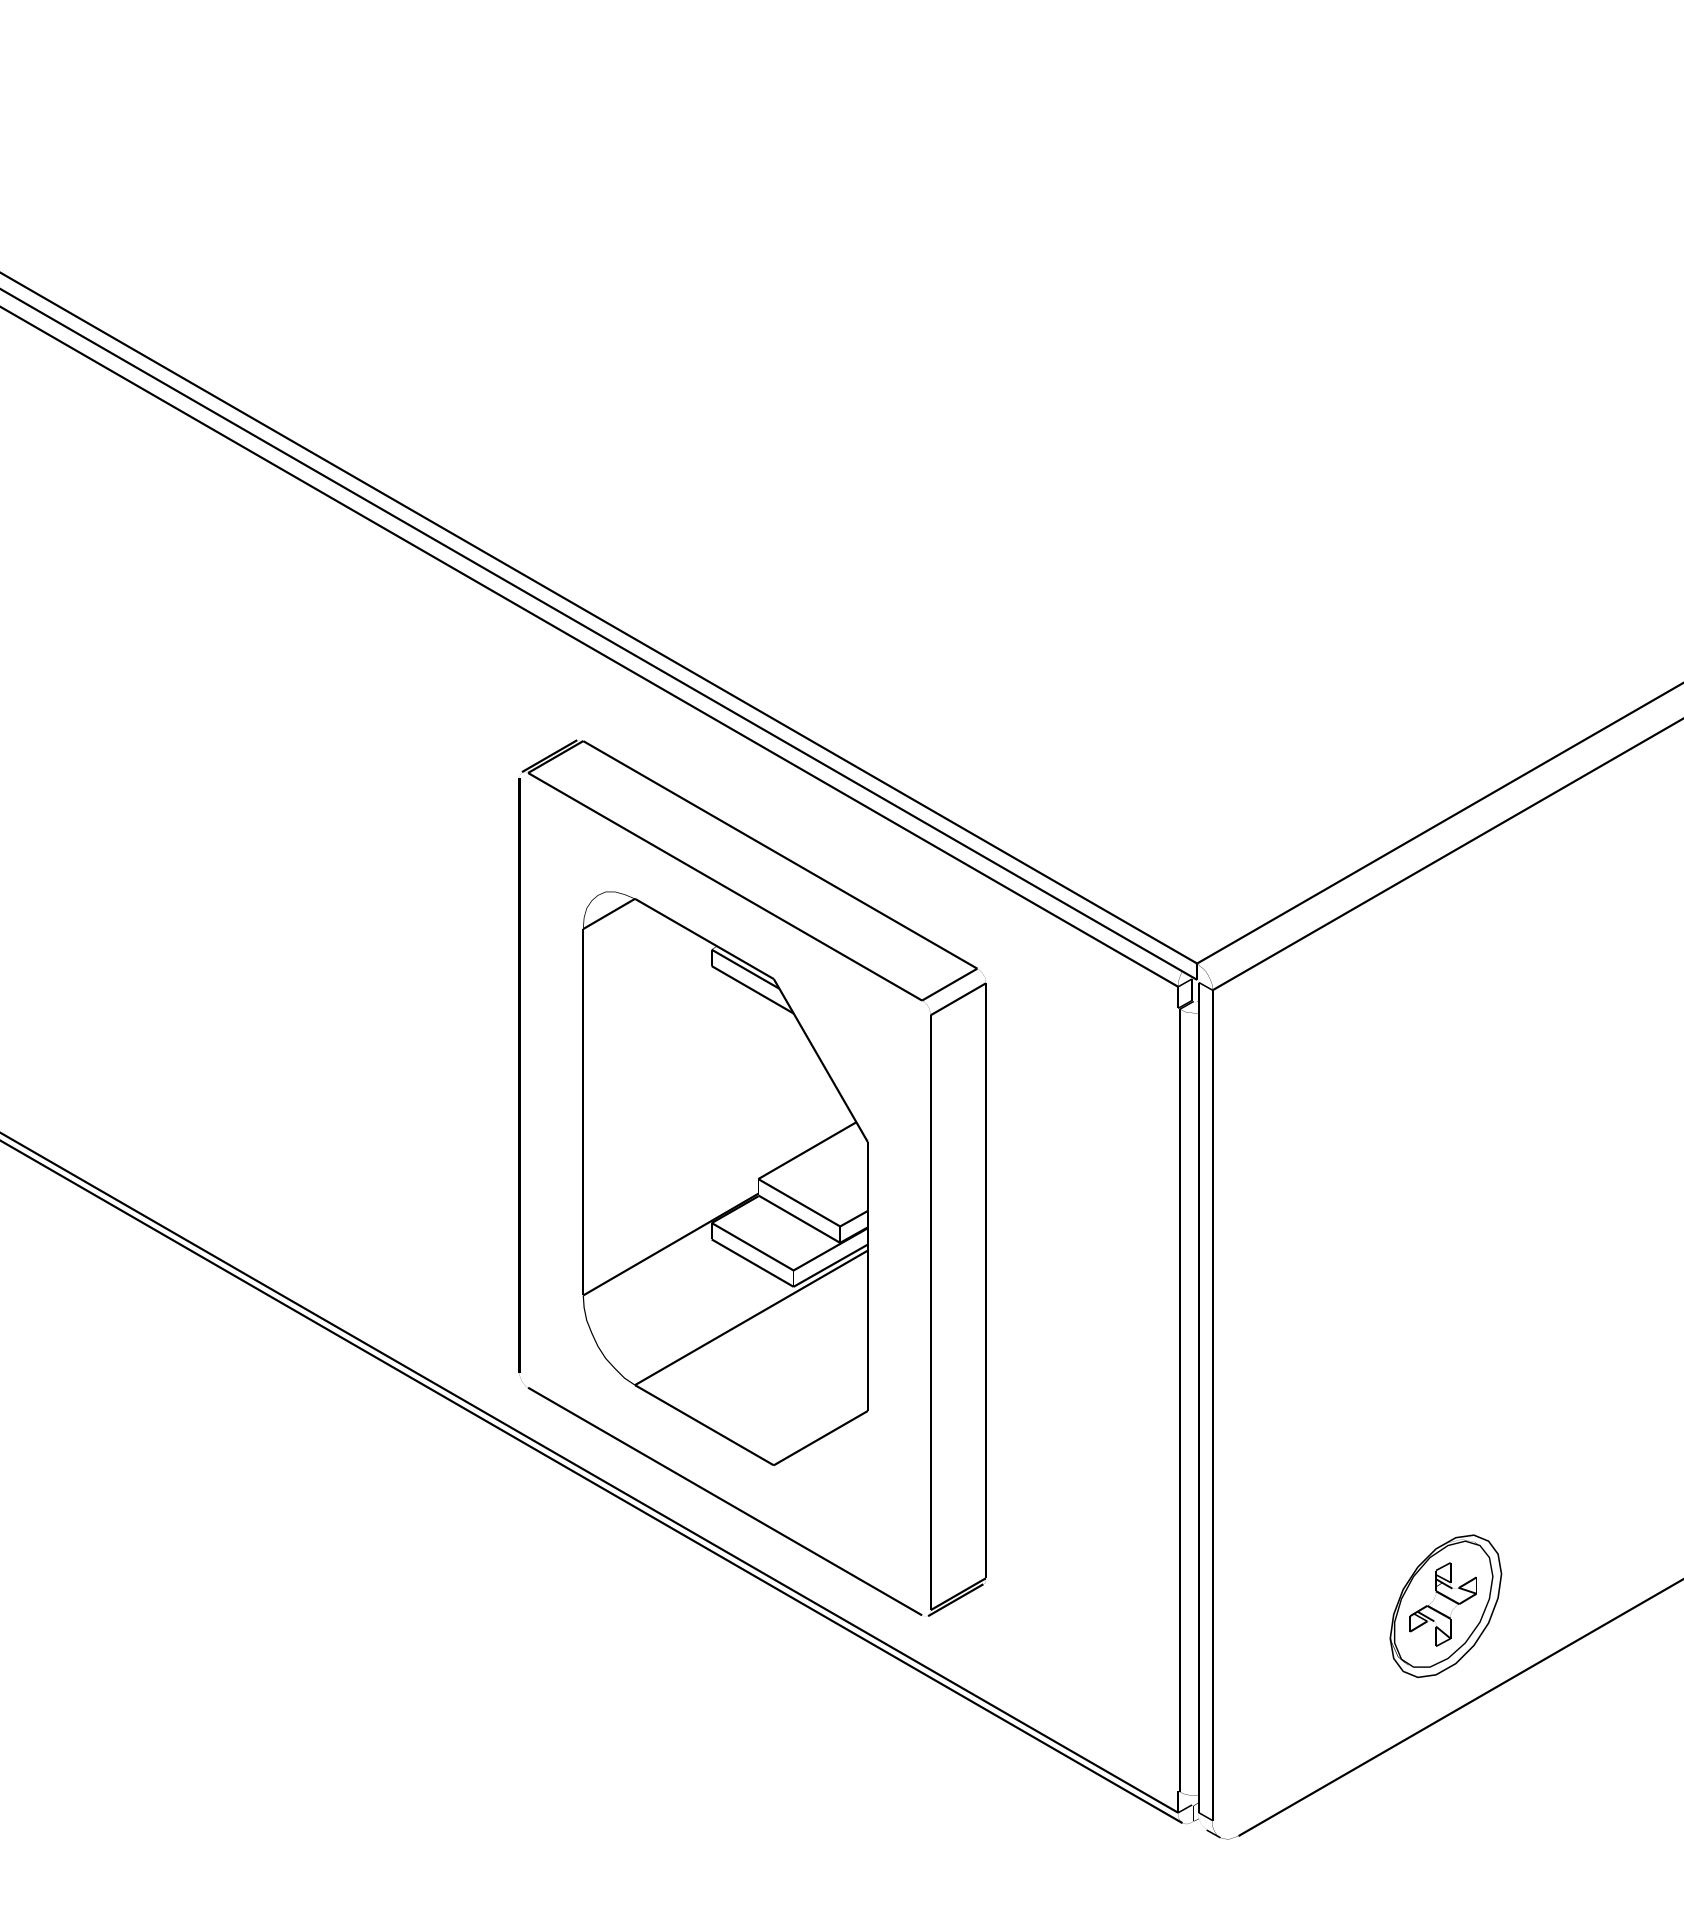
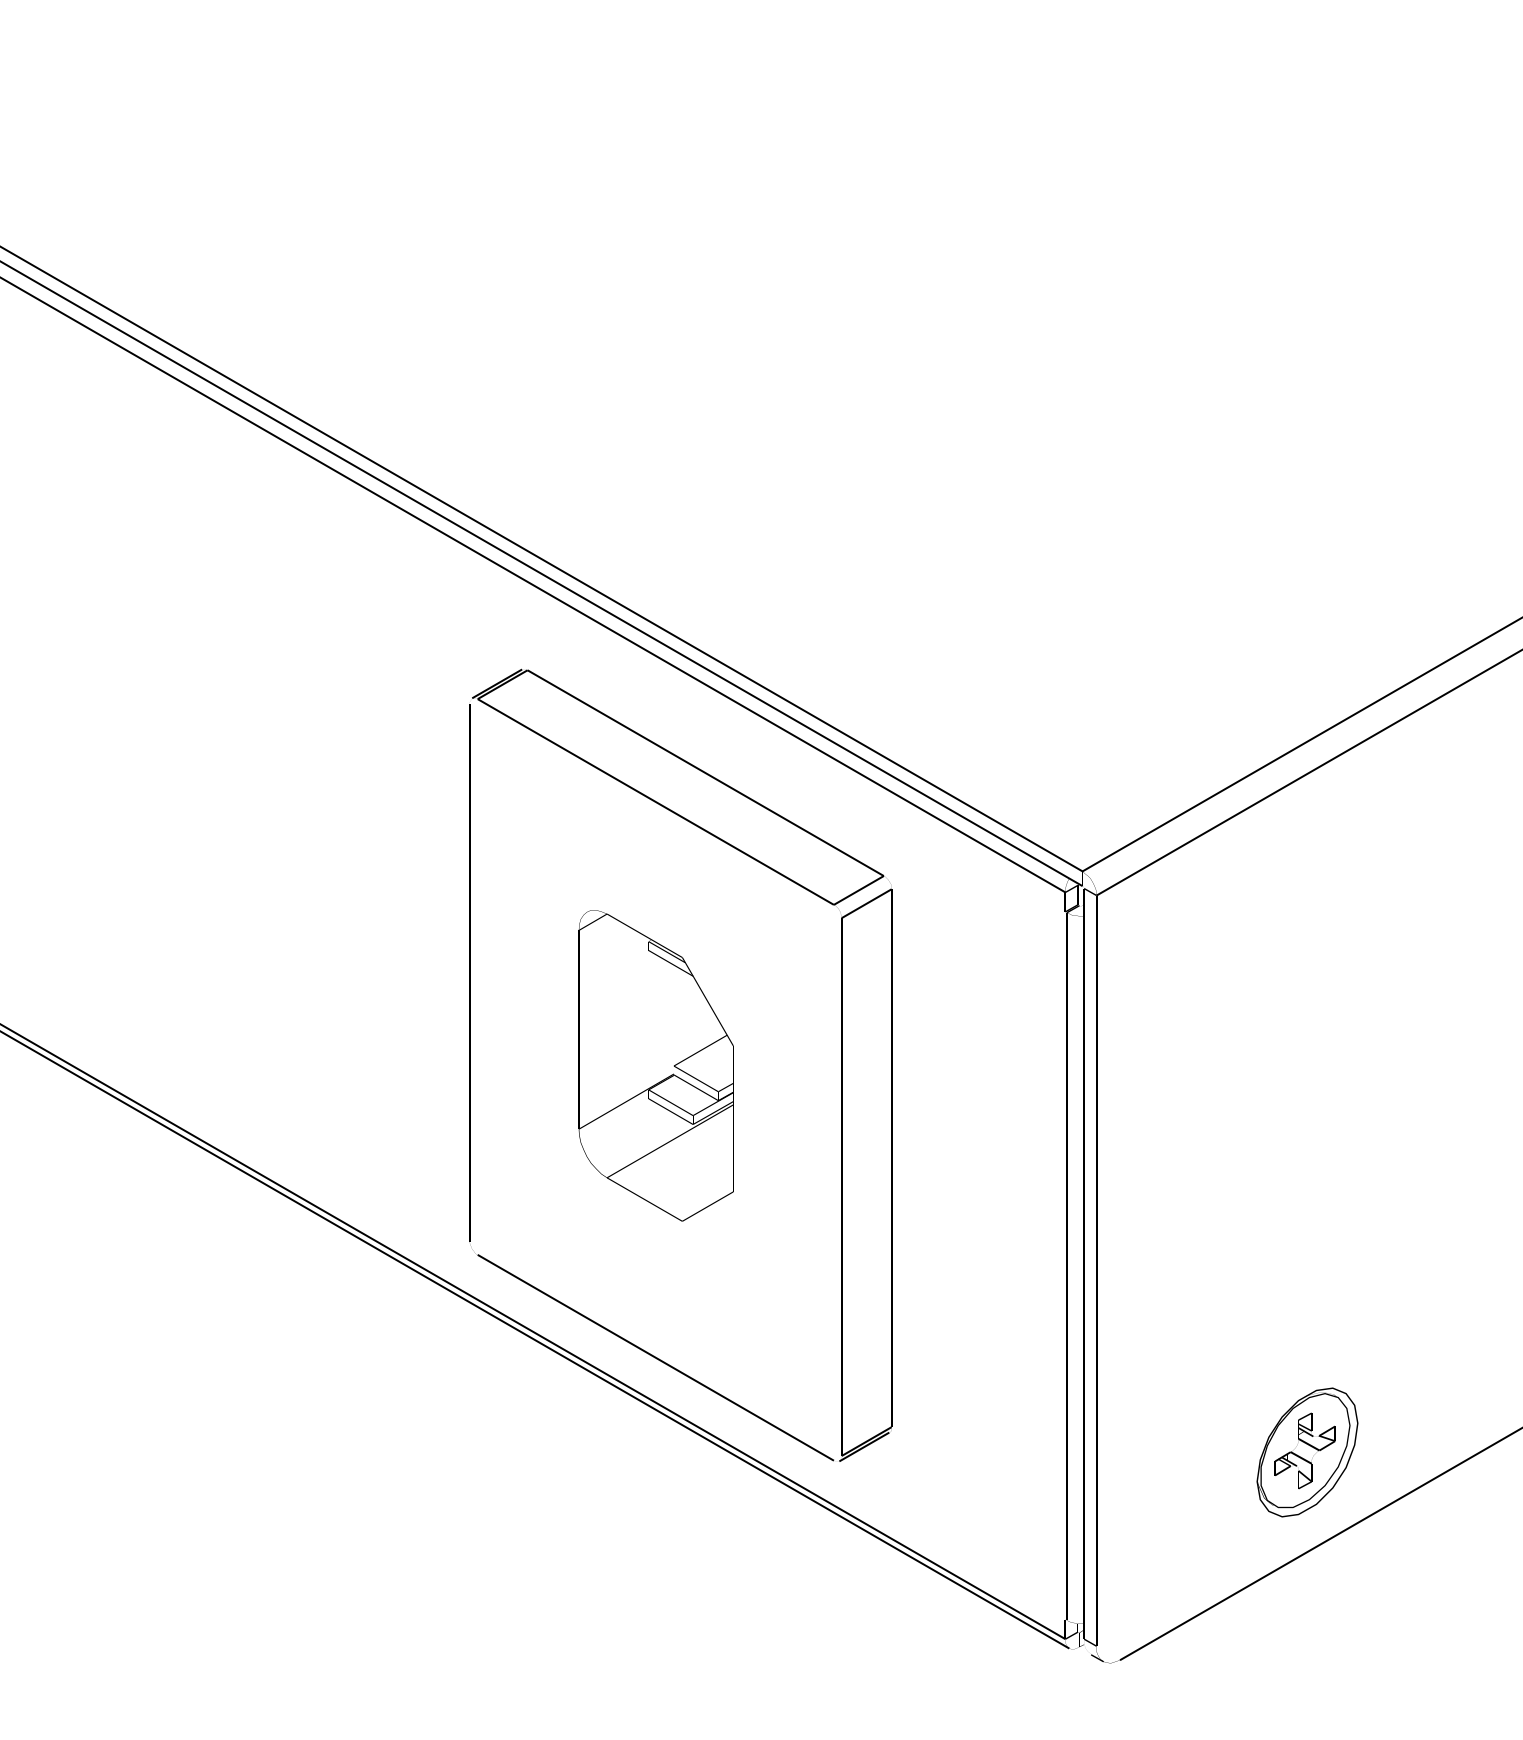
part: (725, 1178) -> (656, 1065), size x0.6

